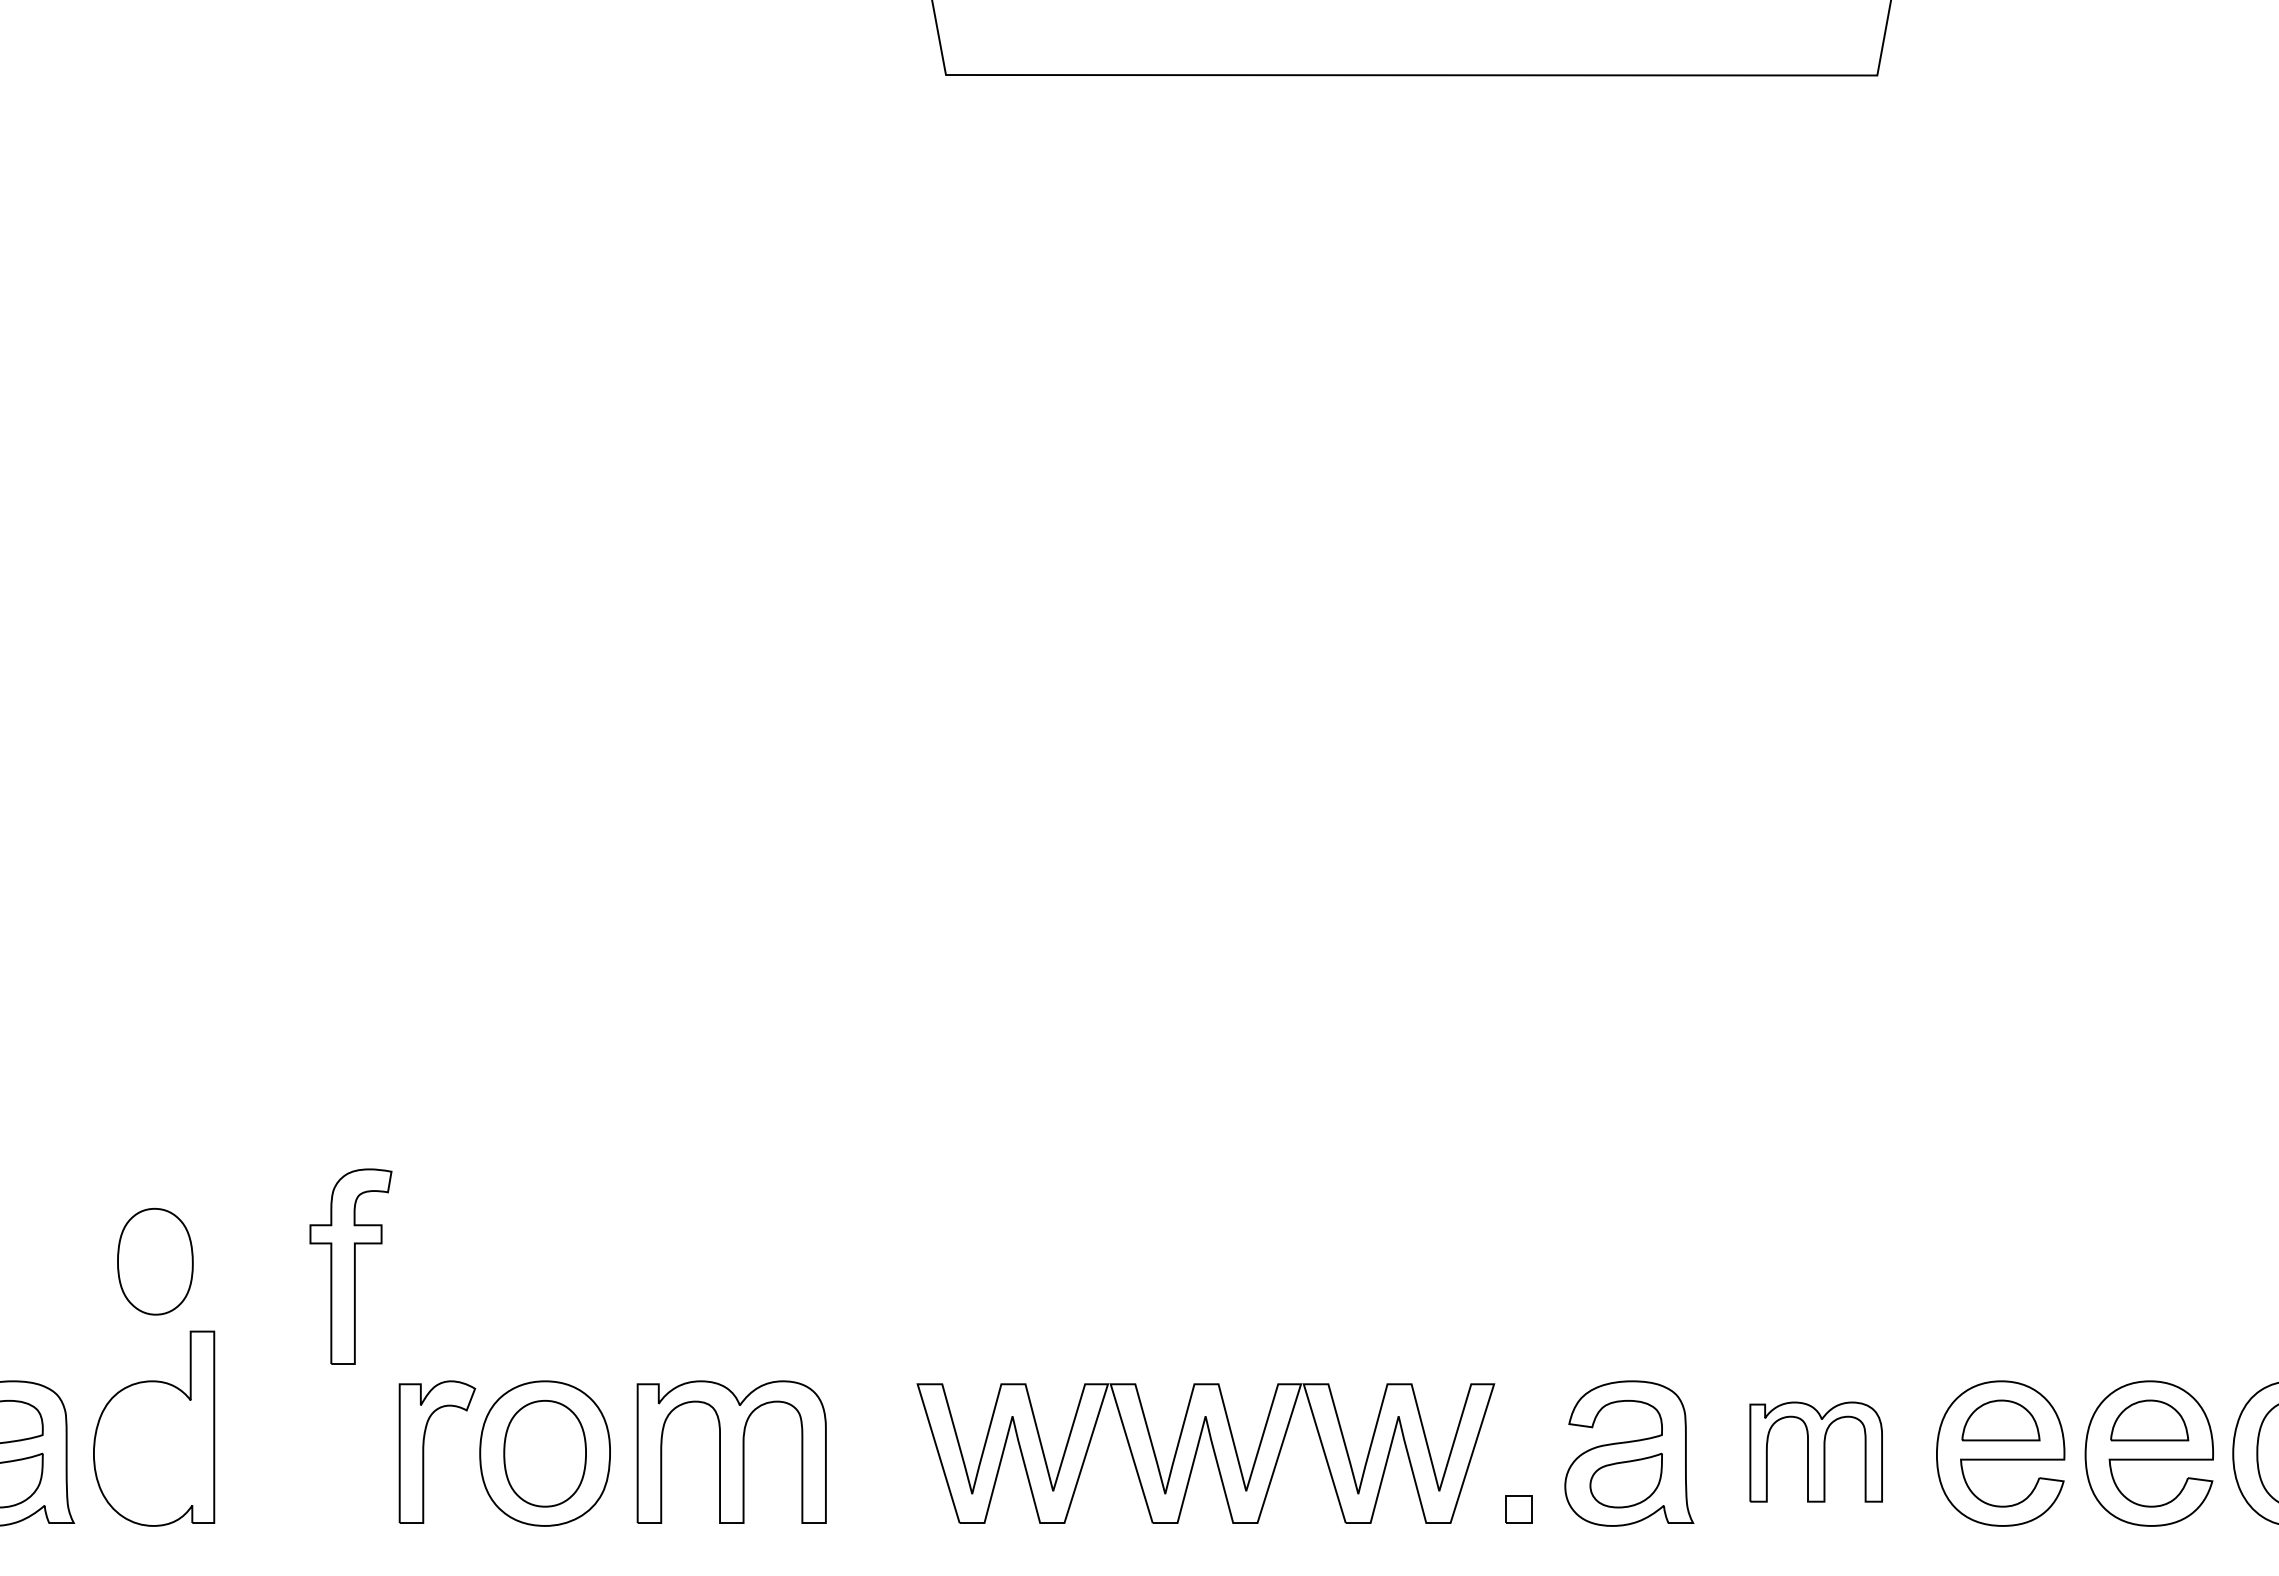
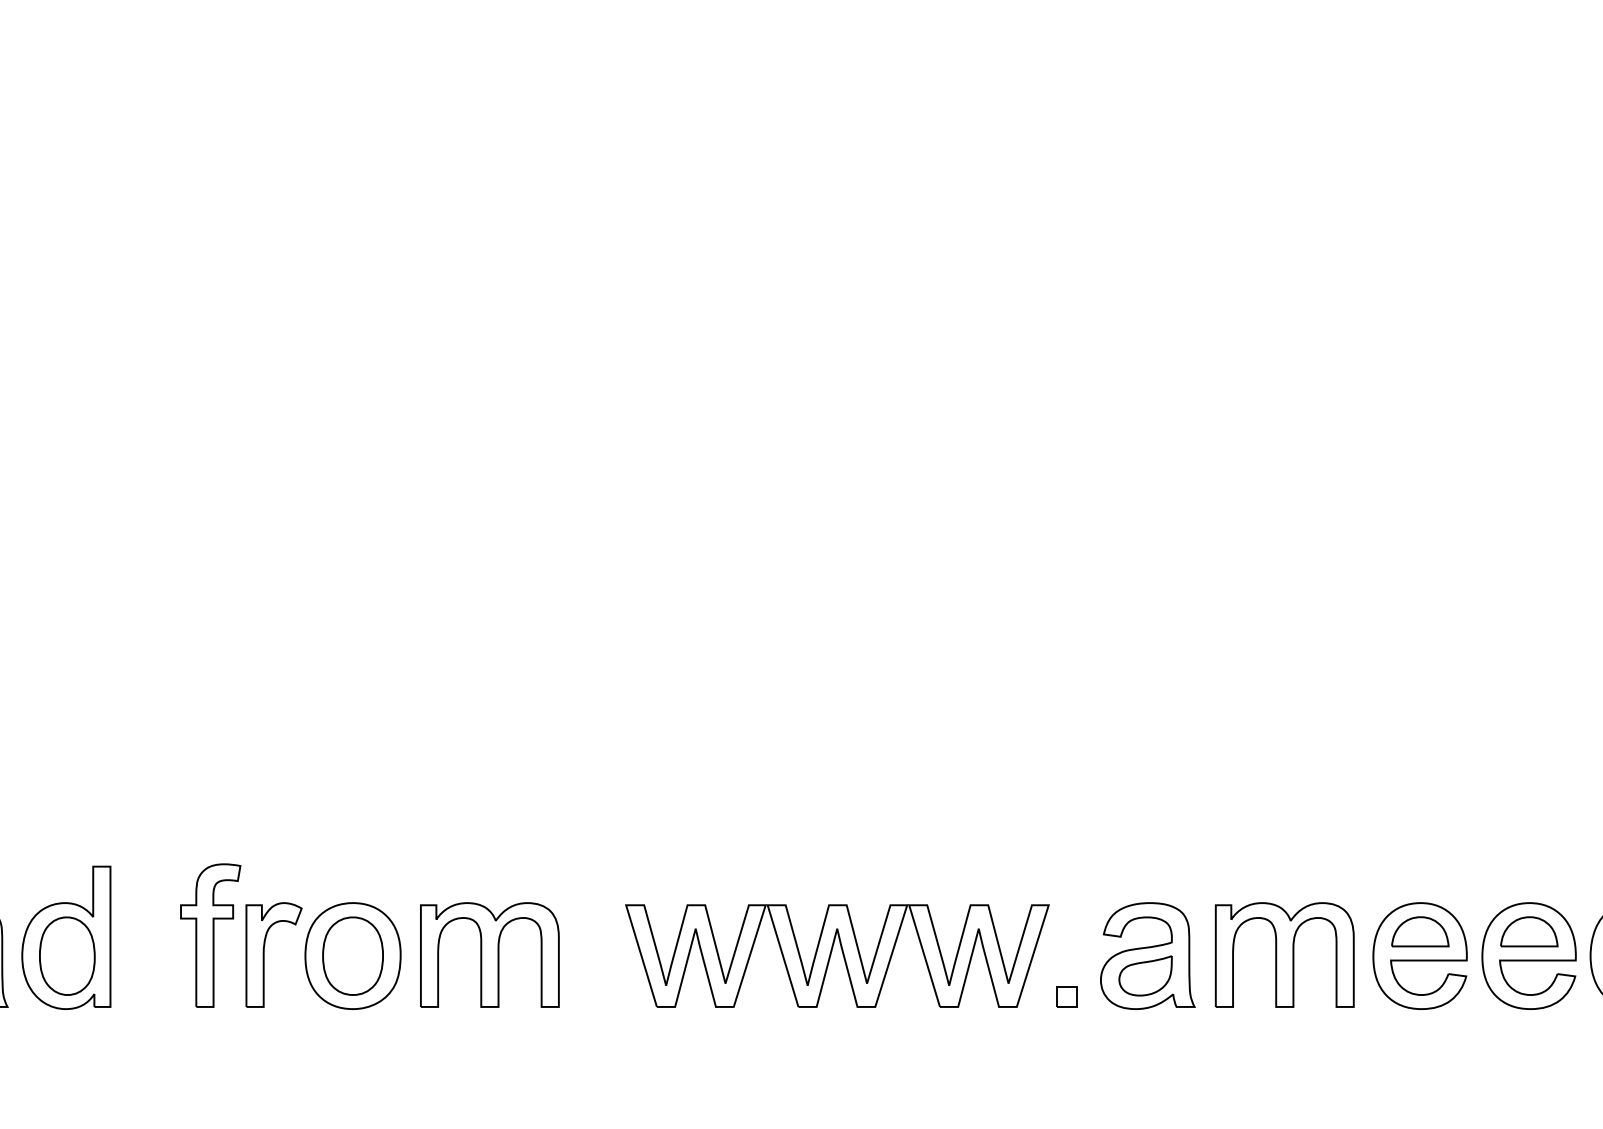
part: (155, 1261) -> (67, 956), moved
part: (350, 1266) -> (210, 935), moved
part: (1816, 1451) -> (1285, 954), size x1.43

